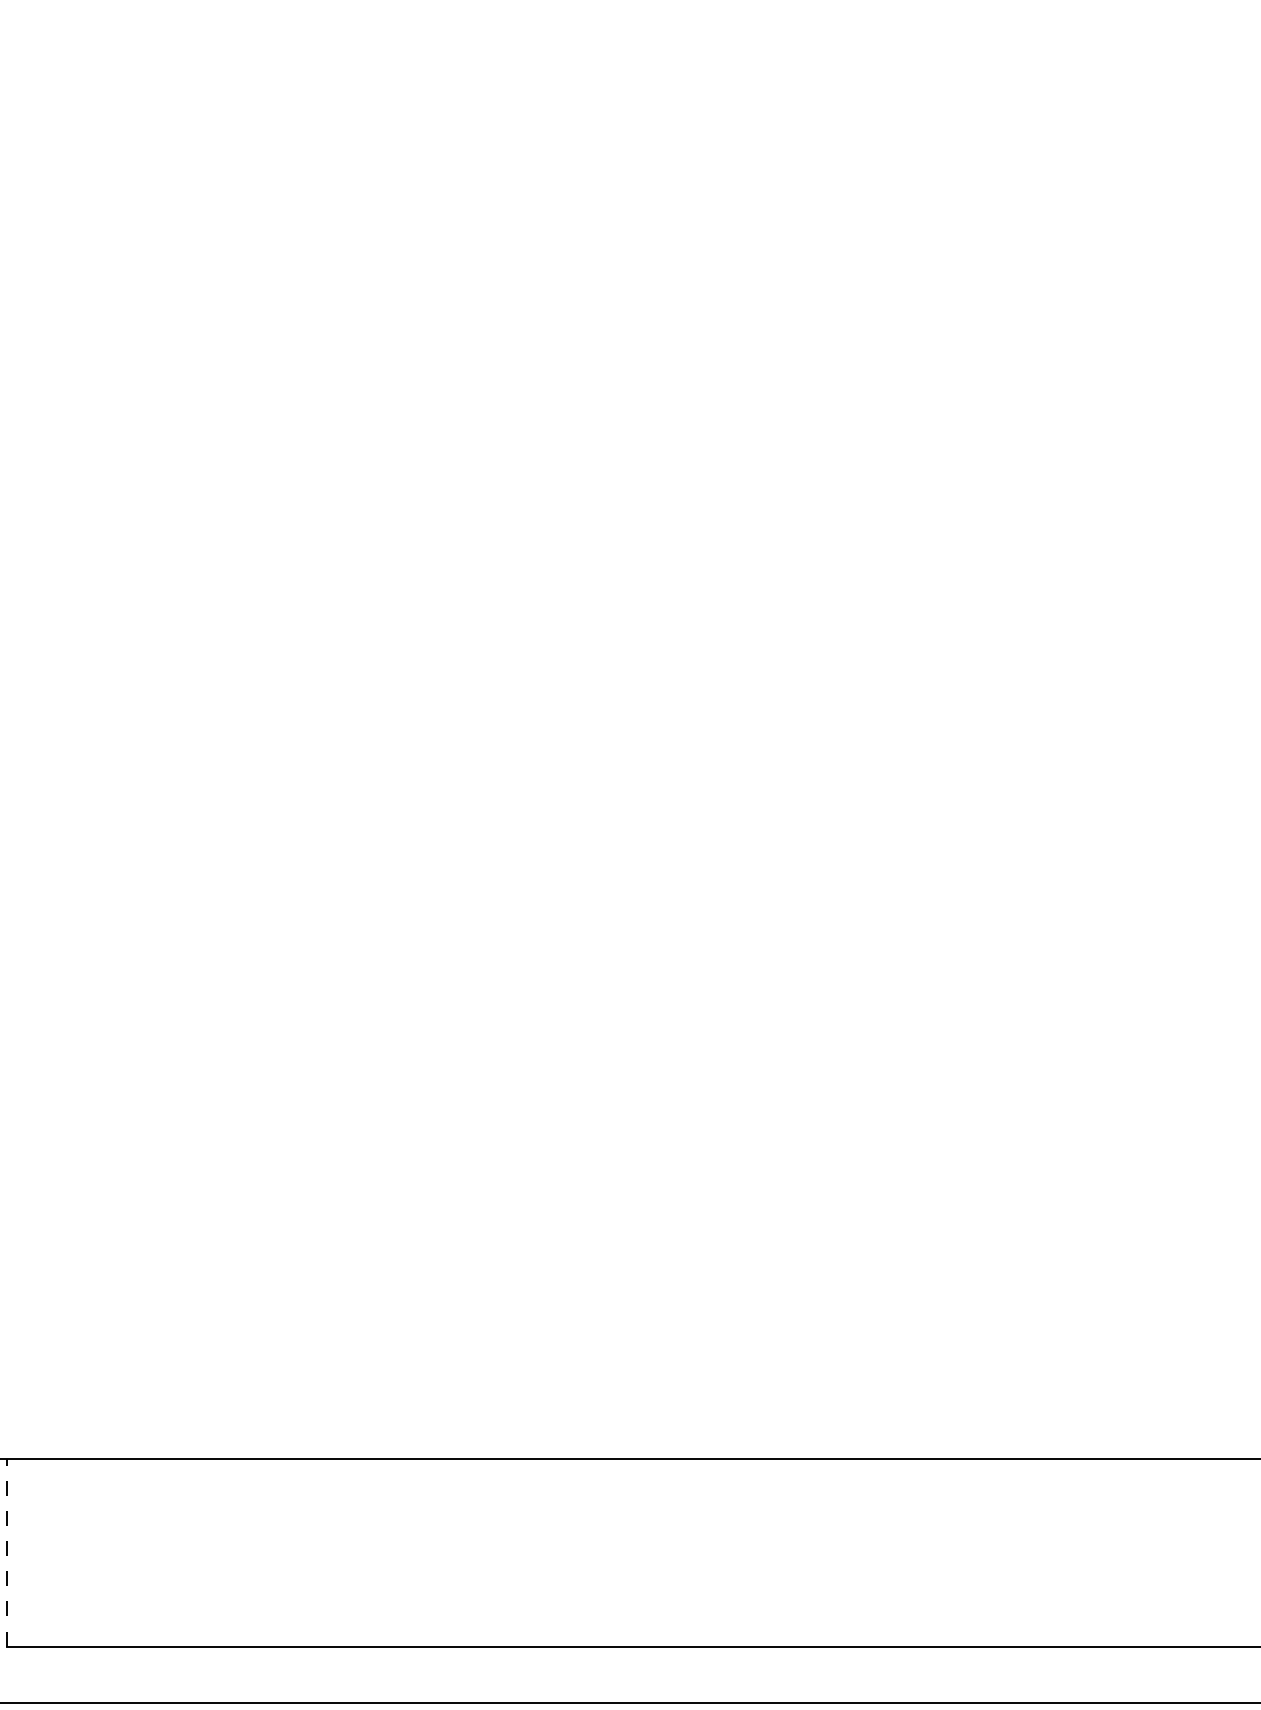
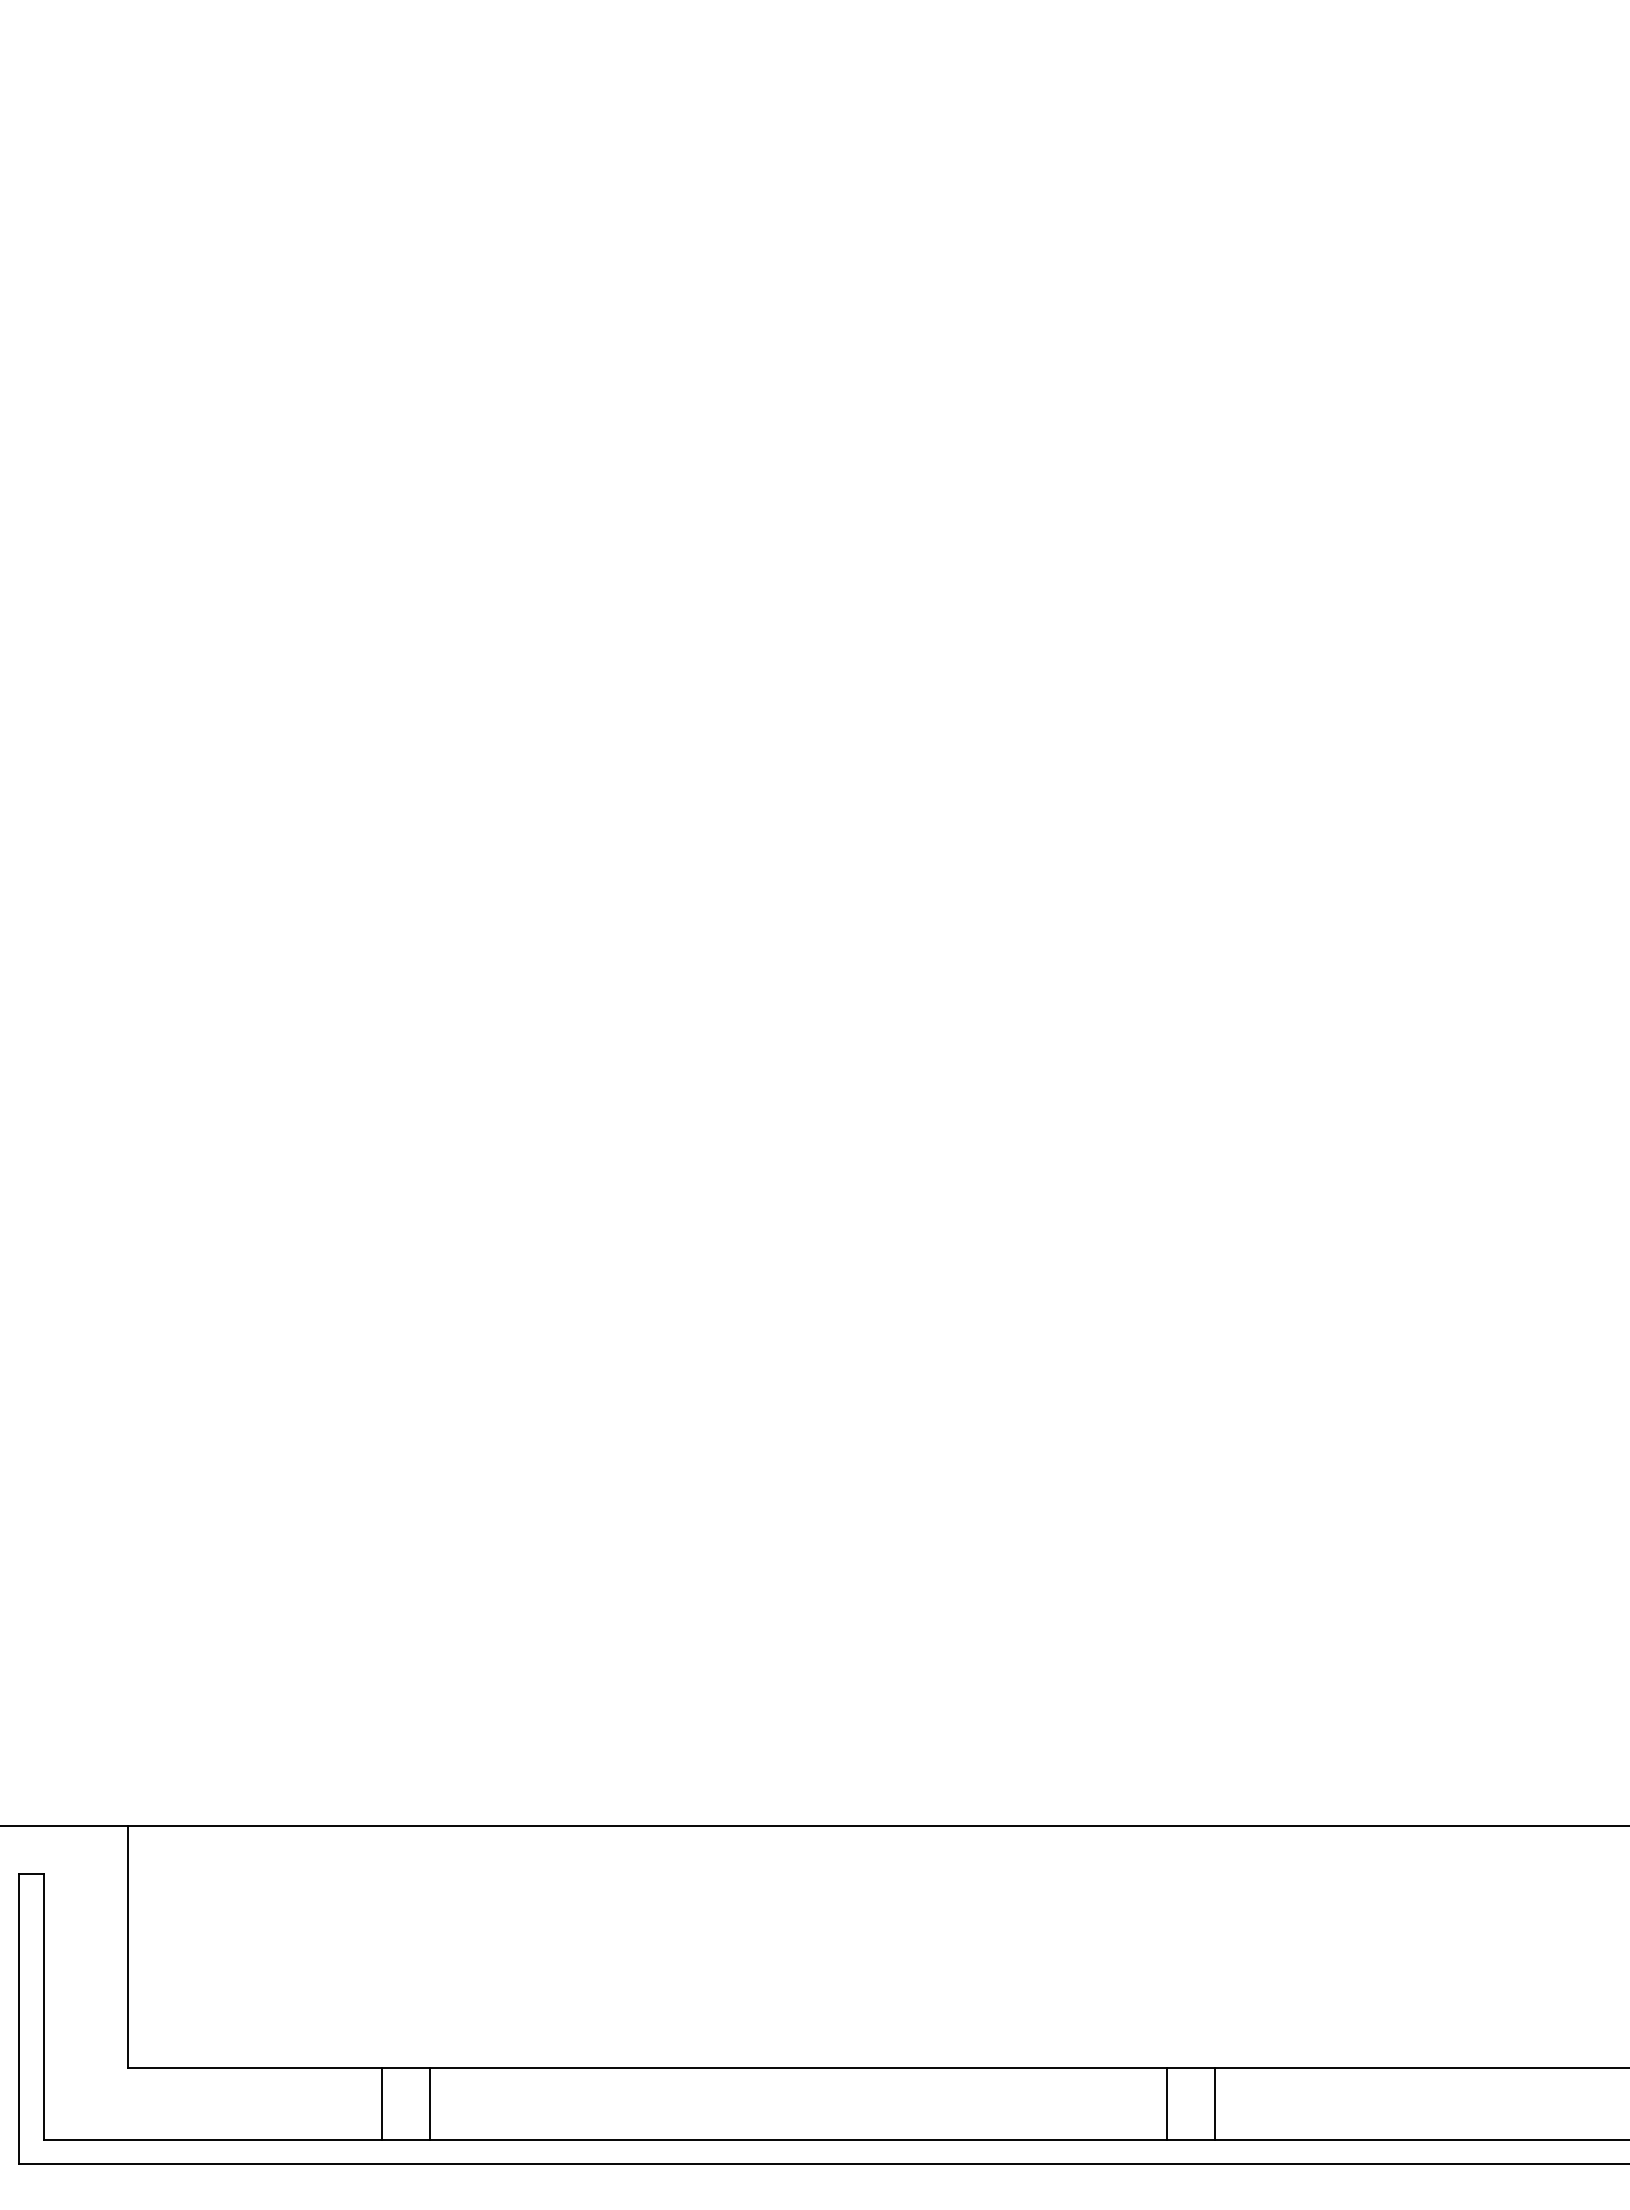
line: (7, 1552) -> (128, 1946), dashed -> solid
line: (203, 1674) -> (381, 2103), added
line: (242, 1674) -> (430, 2103), added
line: (814, 1674) -> (1166, 2103), added
line: (852, 1674) -> (1214, 2103), added

